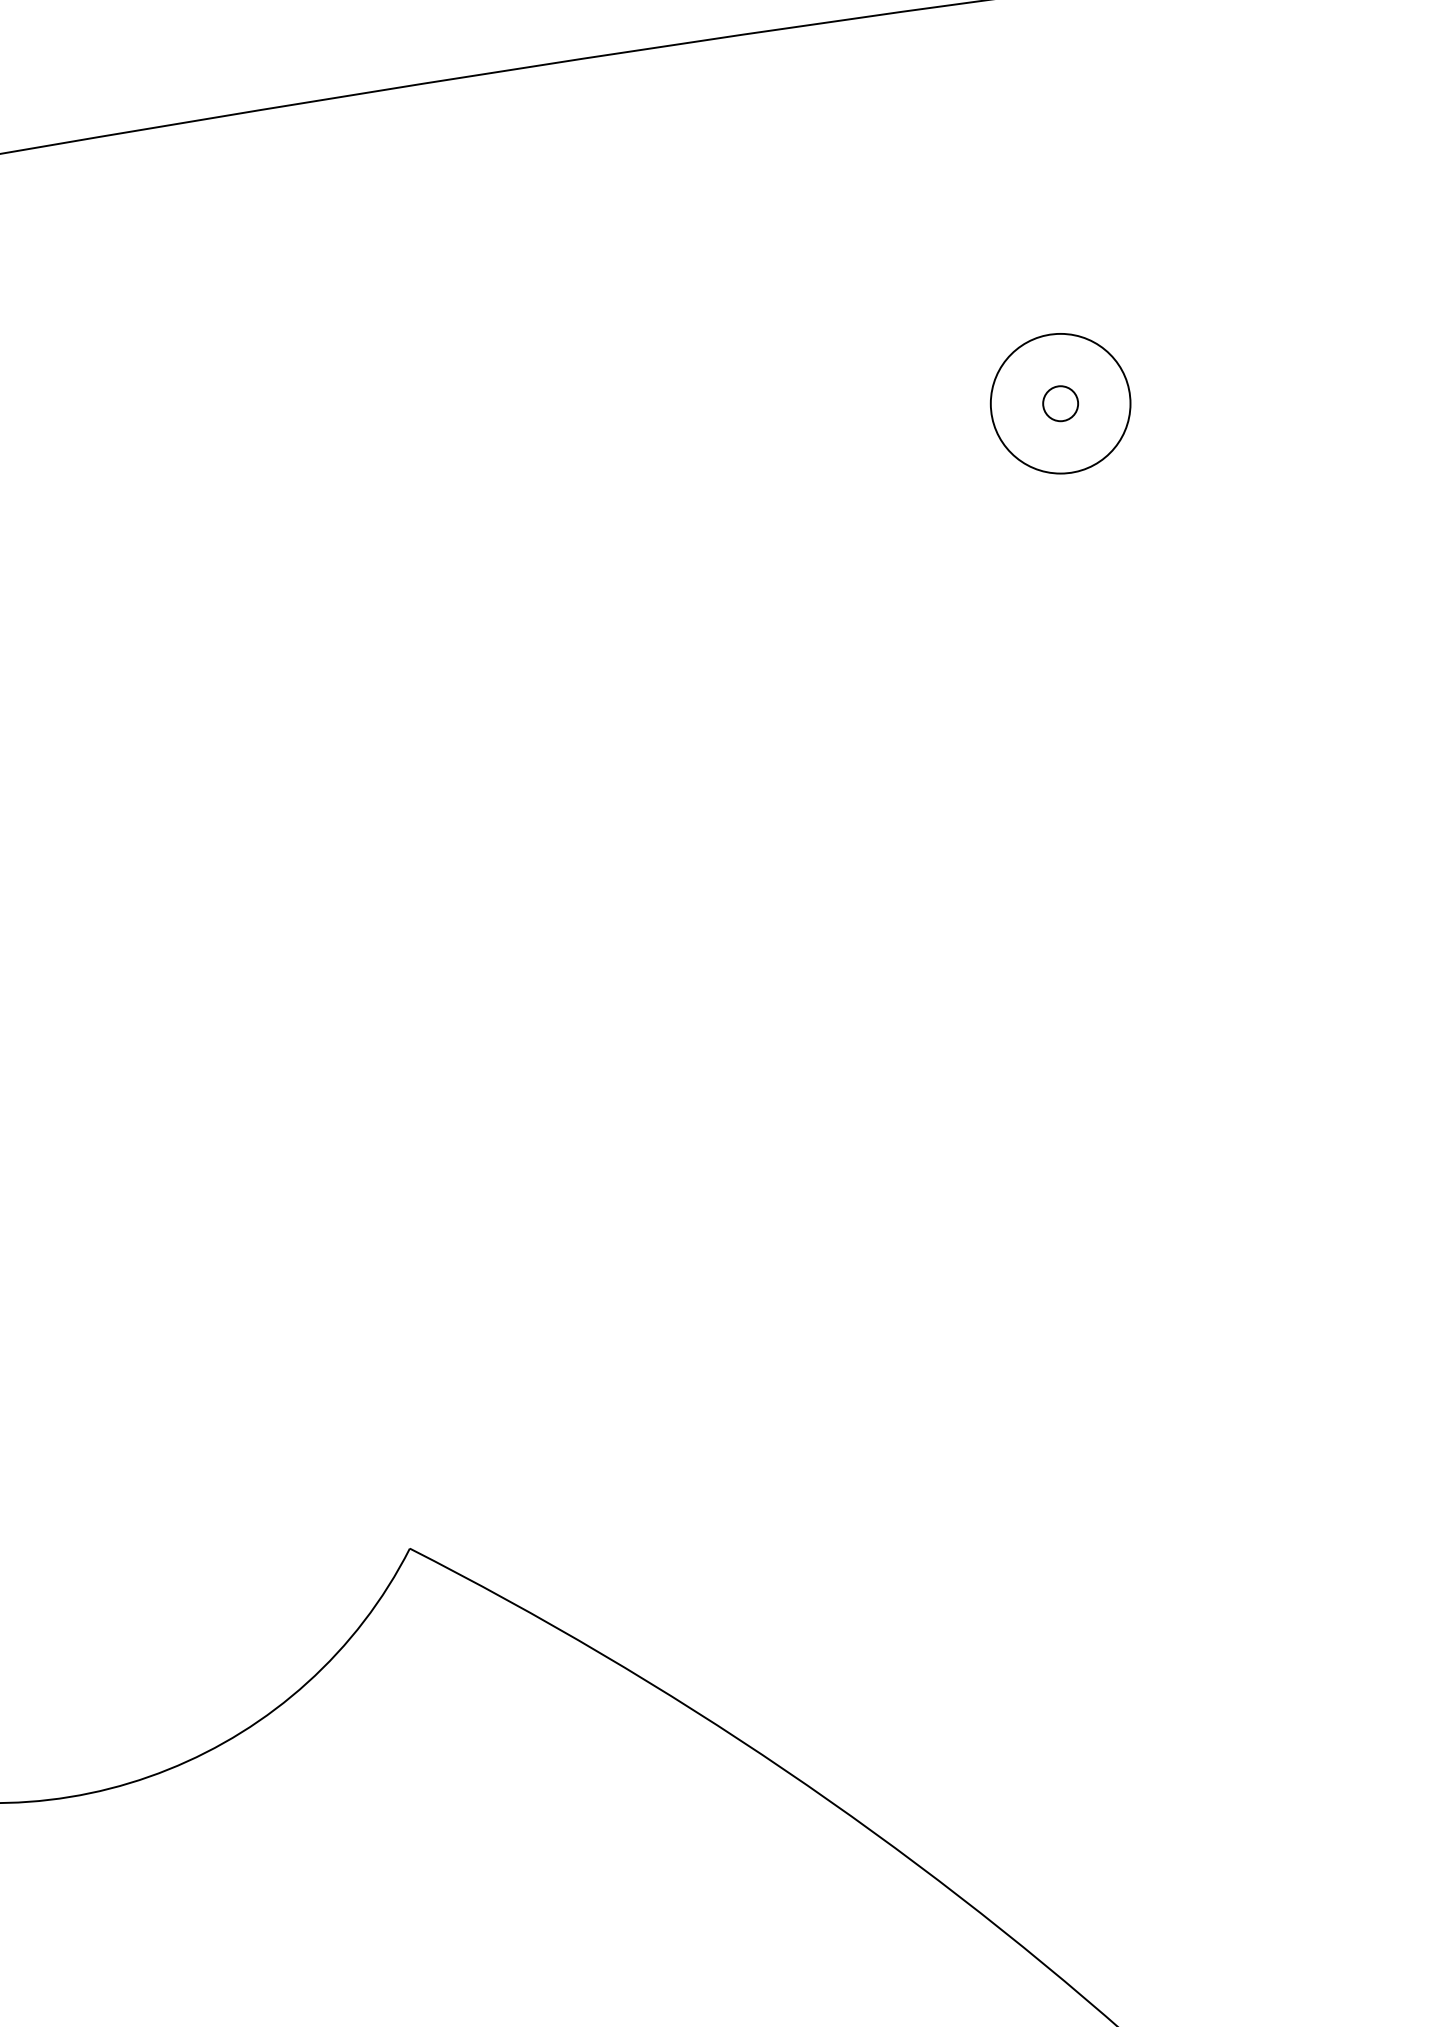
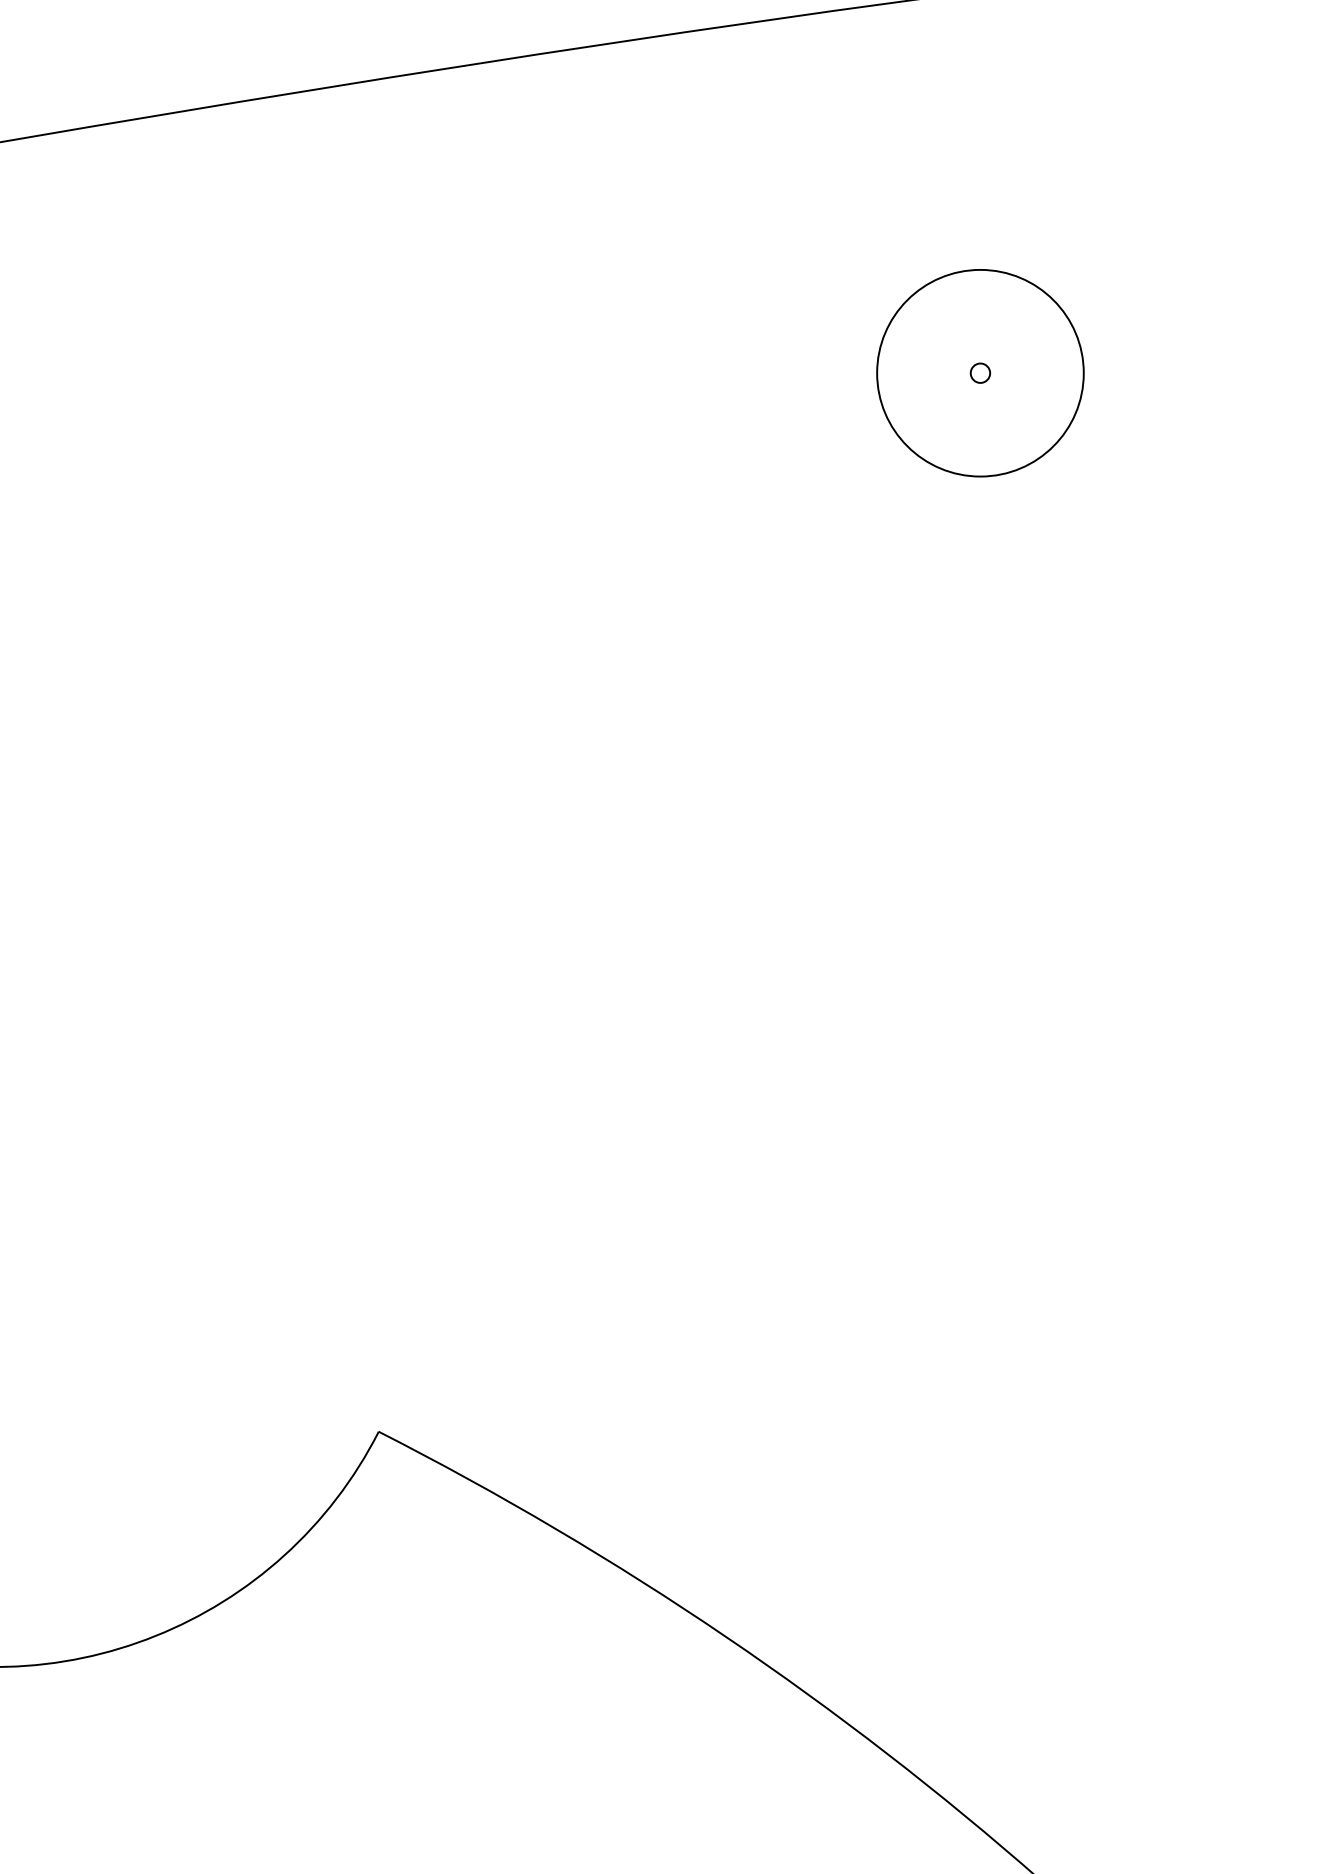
circle: (1060, 402) -> (980, 372), size x1.6
circle: (1060, 404) -> (980, 373), size x0.6

